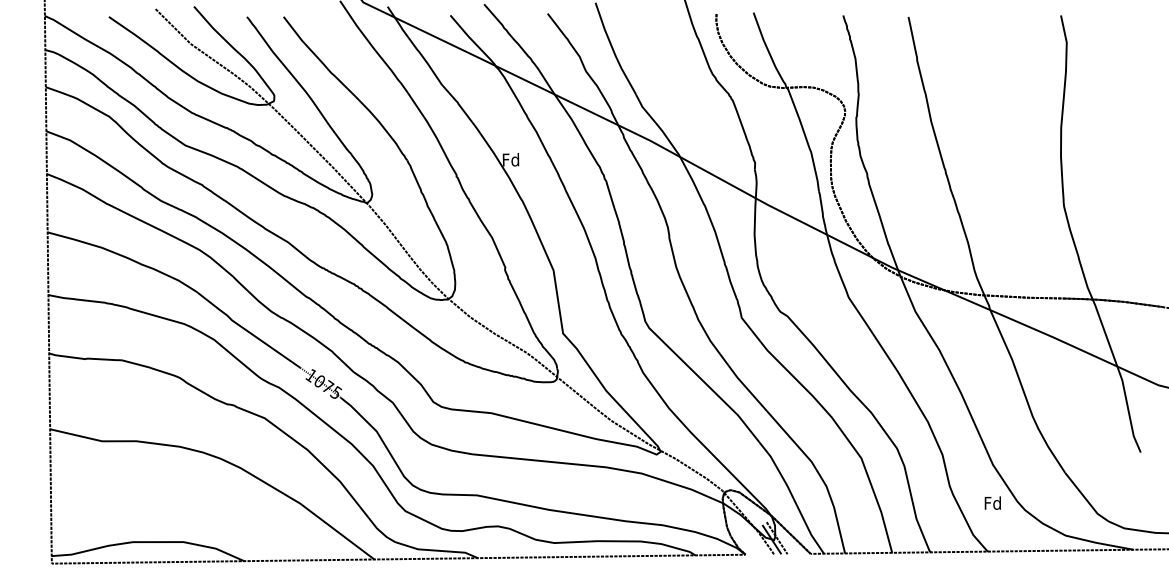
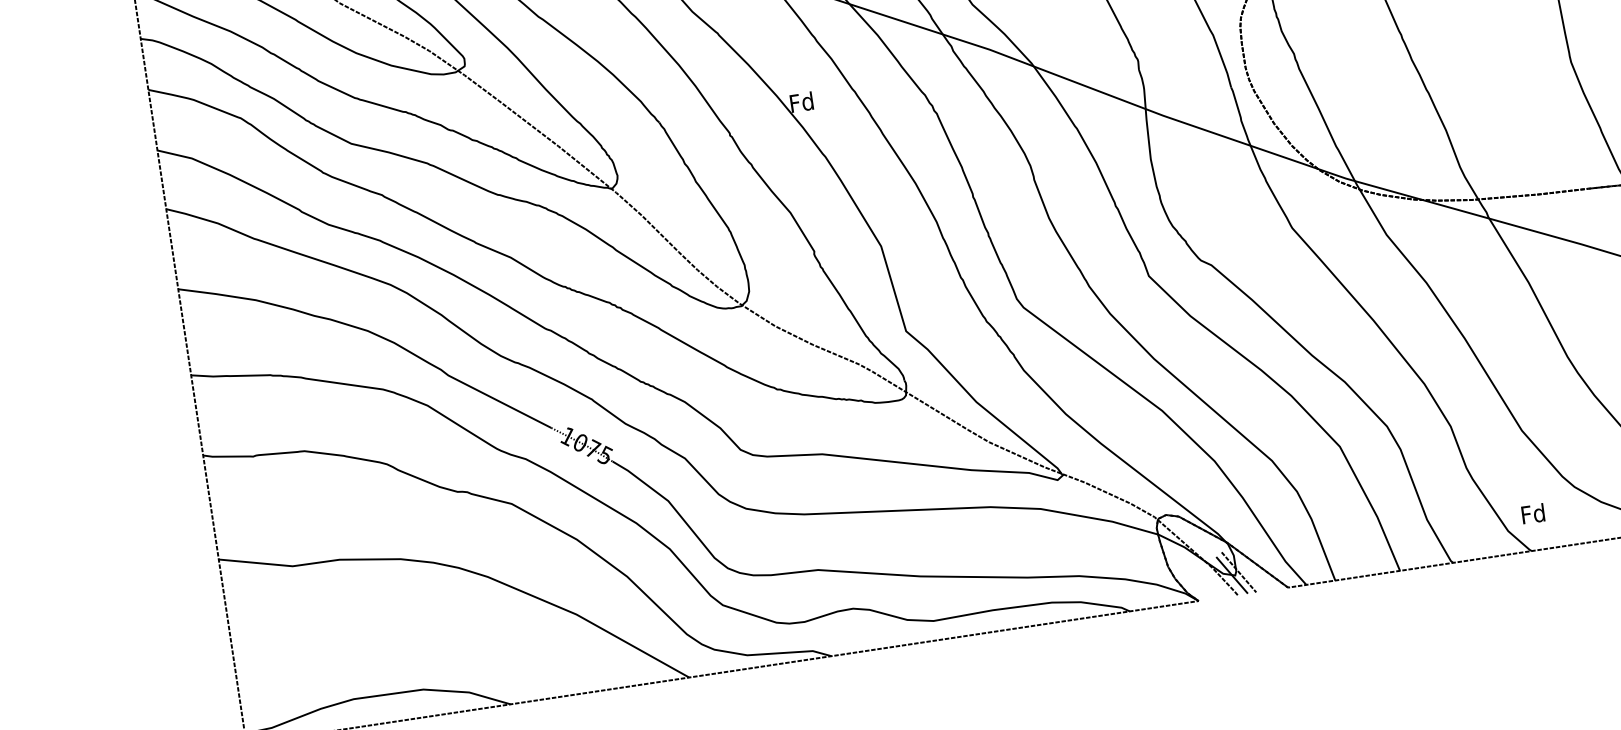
text: (992, 502) -> (1532, 512), moved

